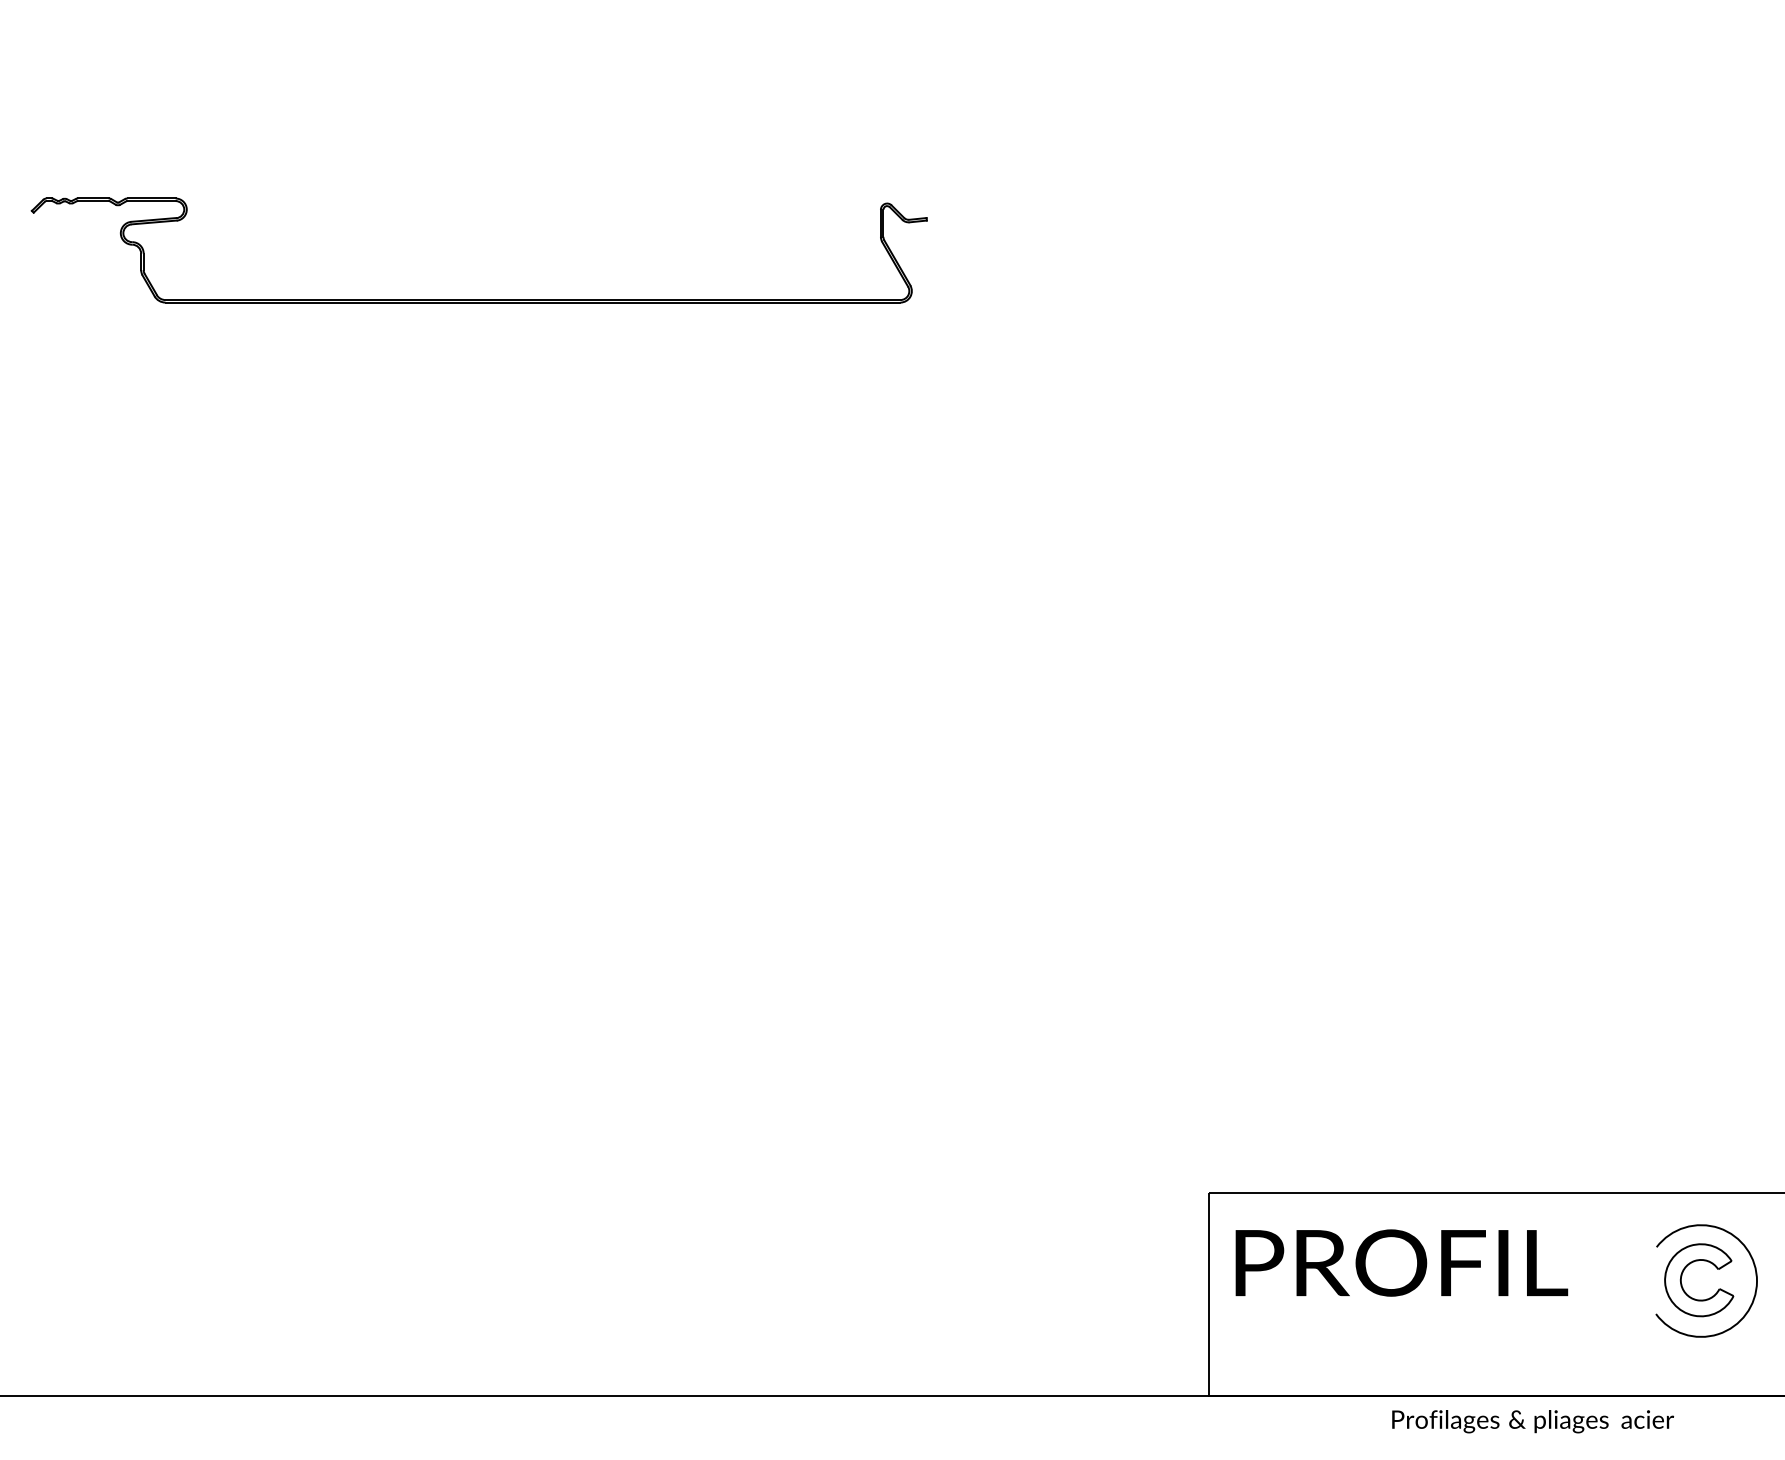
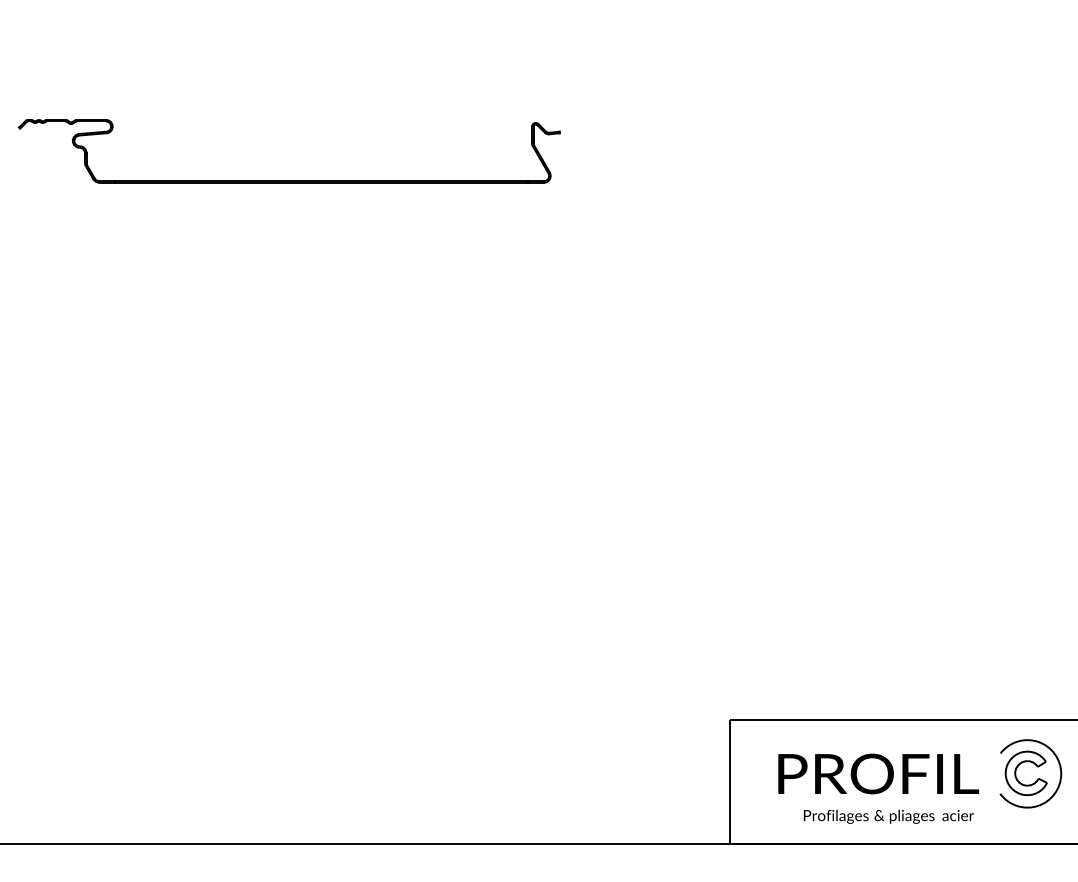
text: (1401, 1262) -> (878, 773), moved
text: (1532, 1421) -> (888, 816), moved

